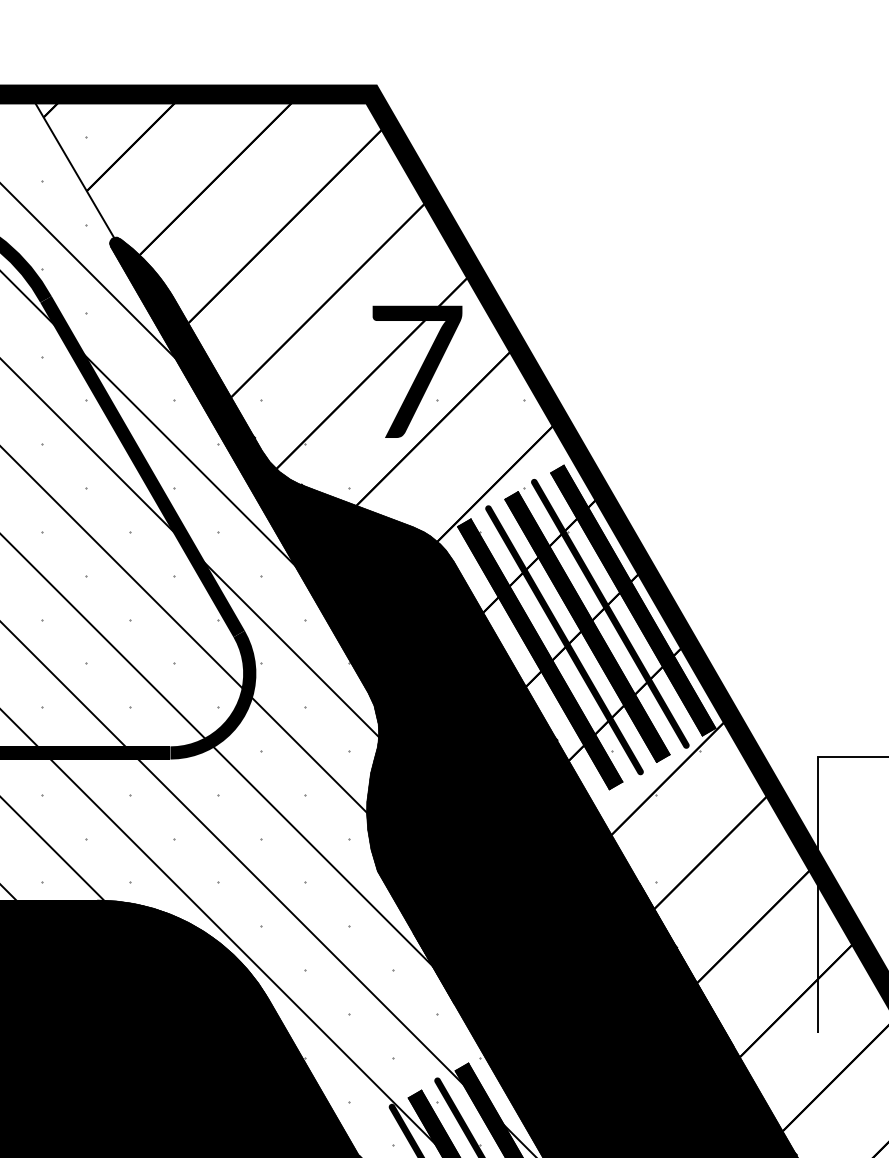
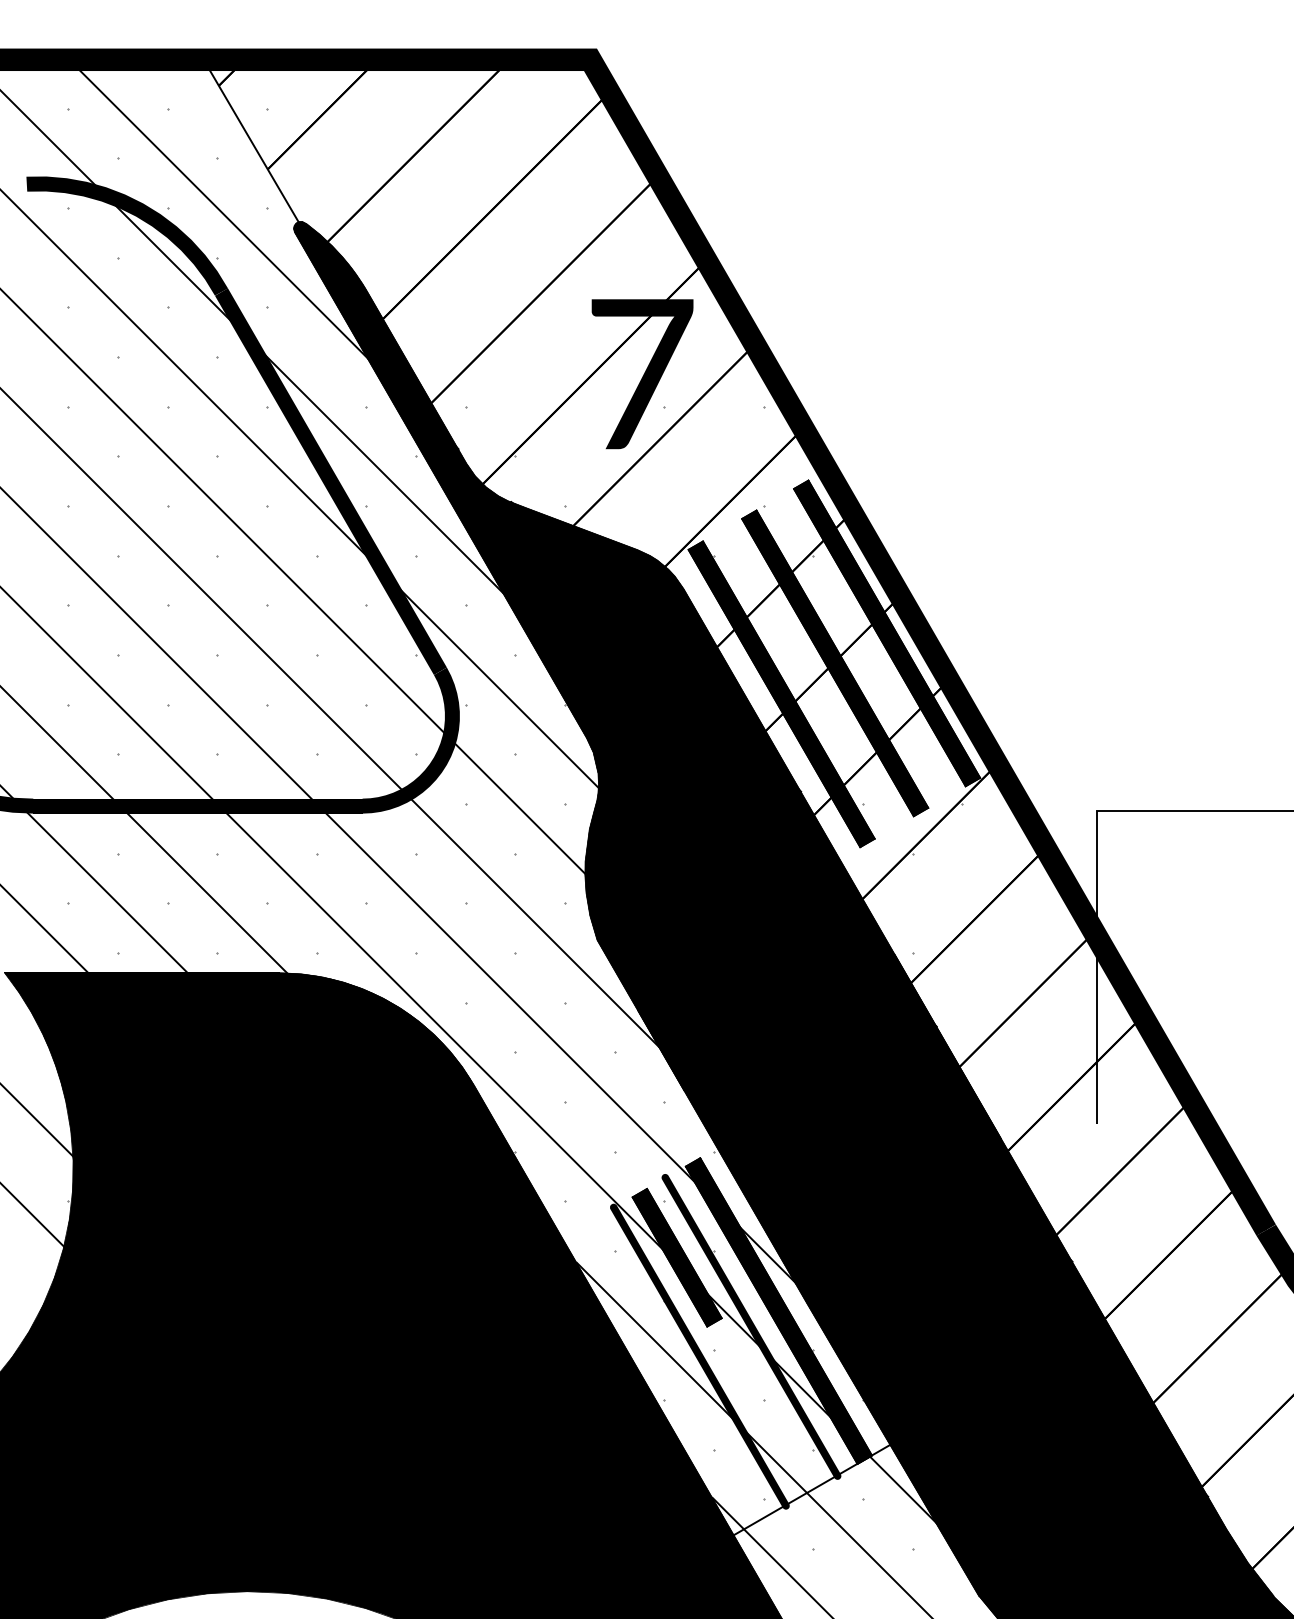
fill: (610, 613) -> (861, 648), removed
fill: (564, 640) -> (809, 678), removed

